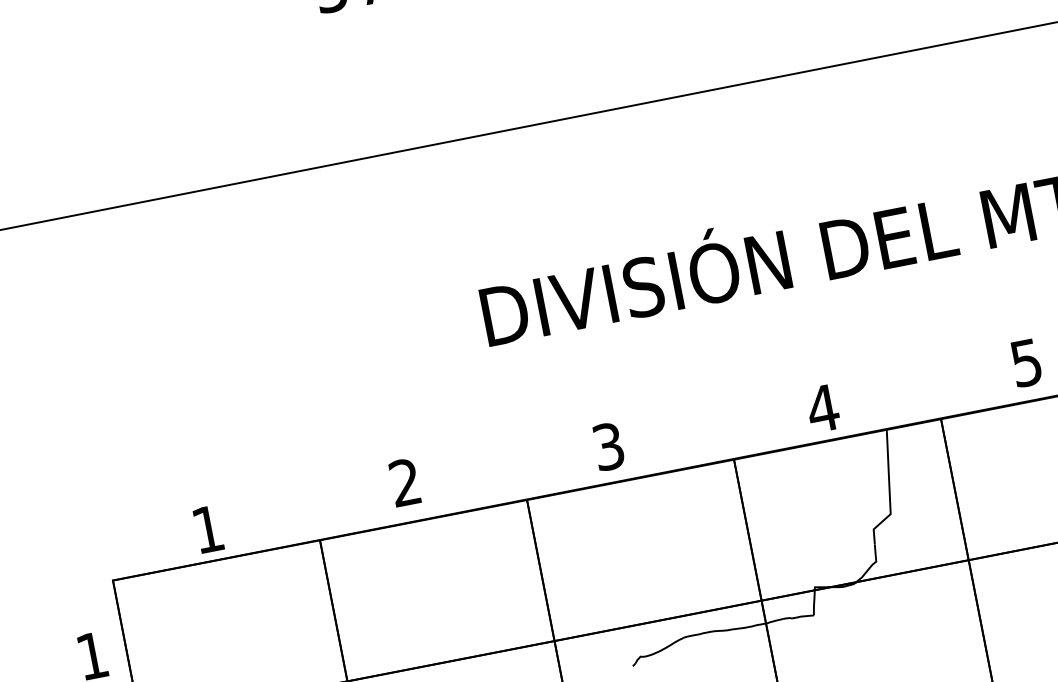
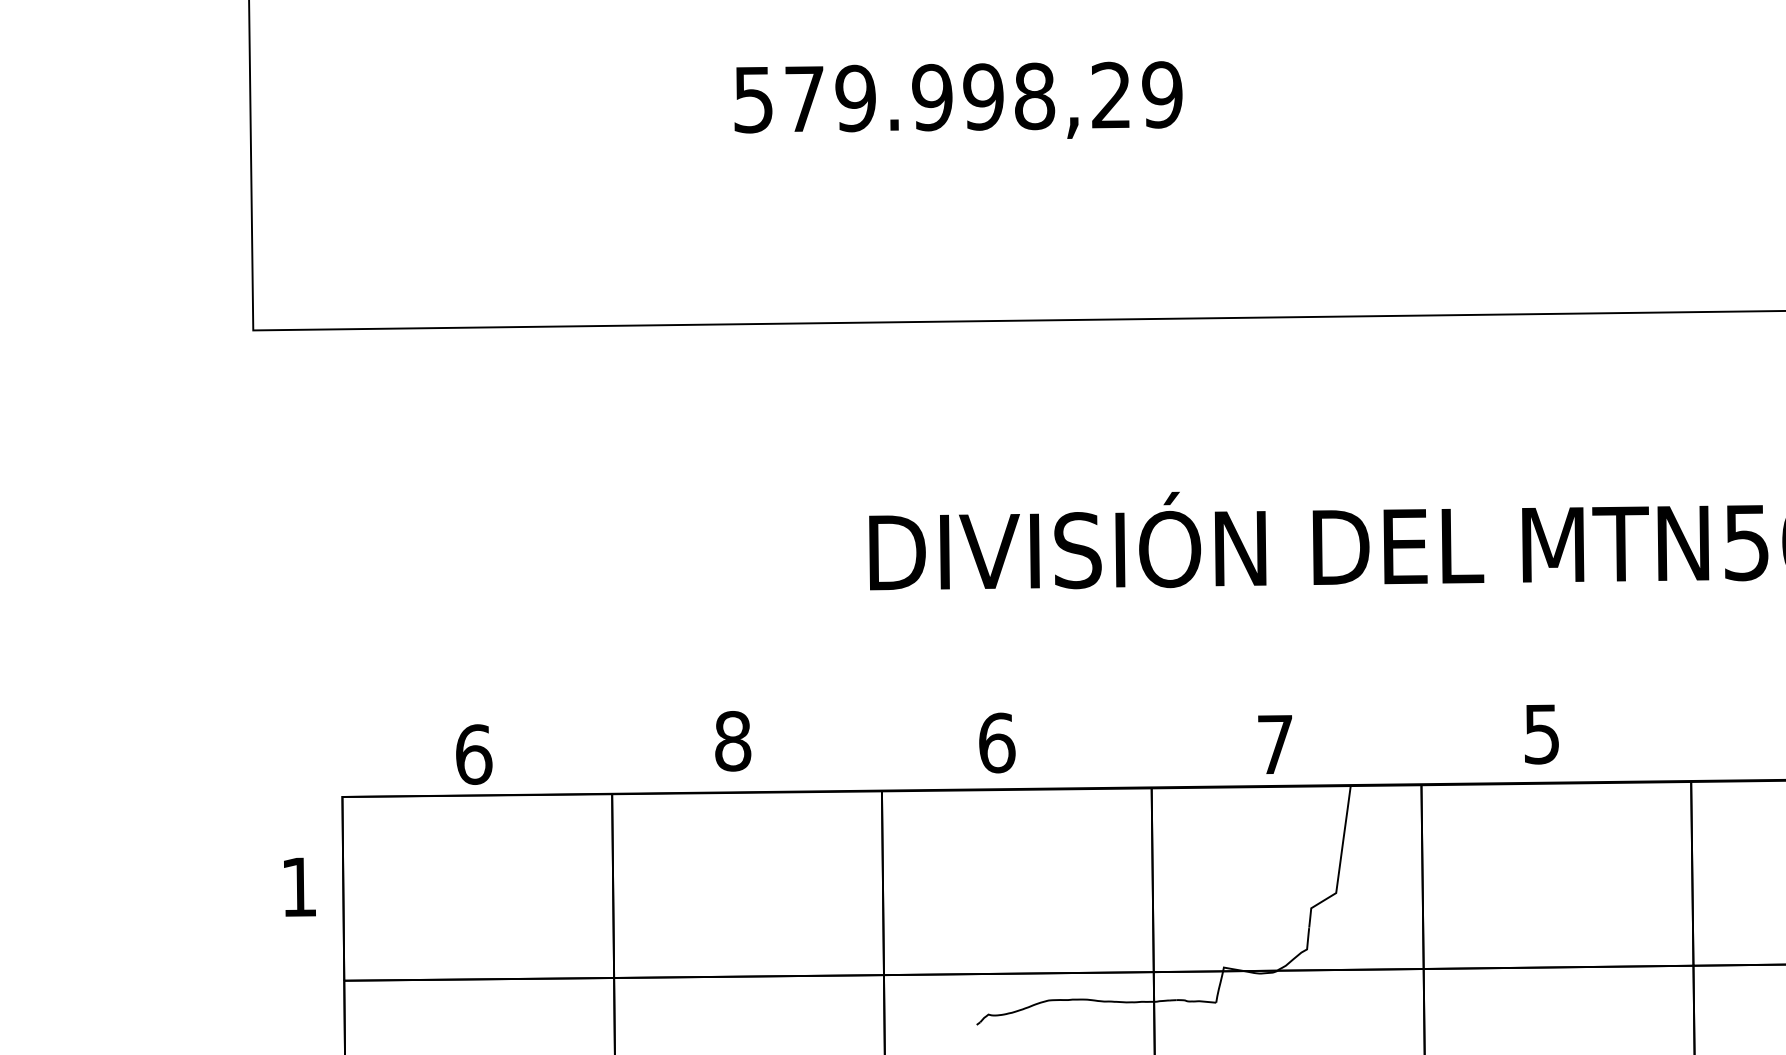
text: (823, 408) -> (1275, 744), 4 -> 7
text: (609, 446) -> (997, 742), 3 -> 6
text: (405, 482) -> (733, 741), 2 -> 8
text: (208, 529) -> (474, 754), 1 -> 6

